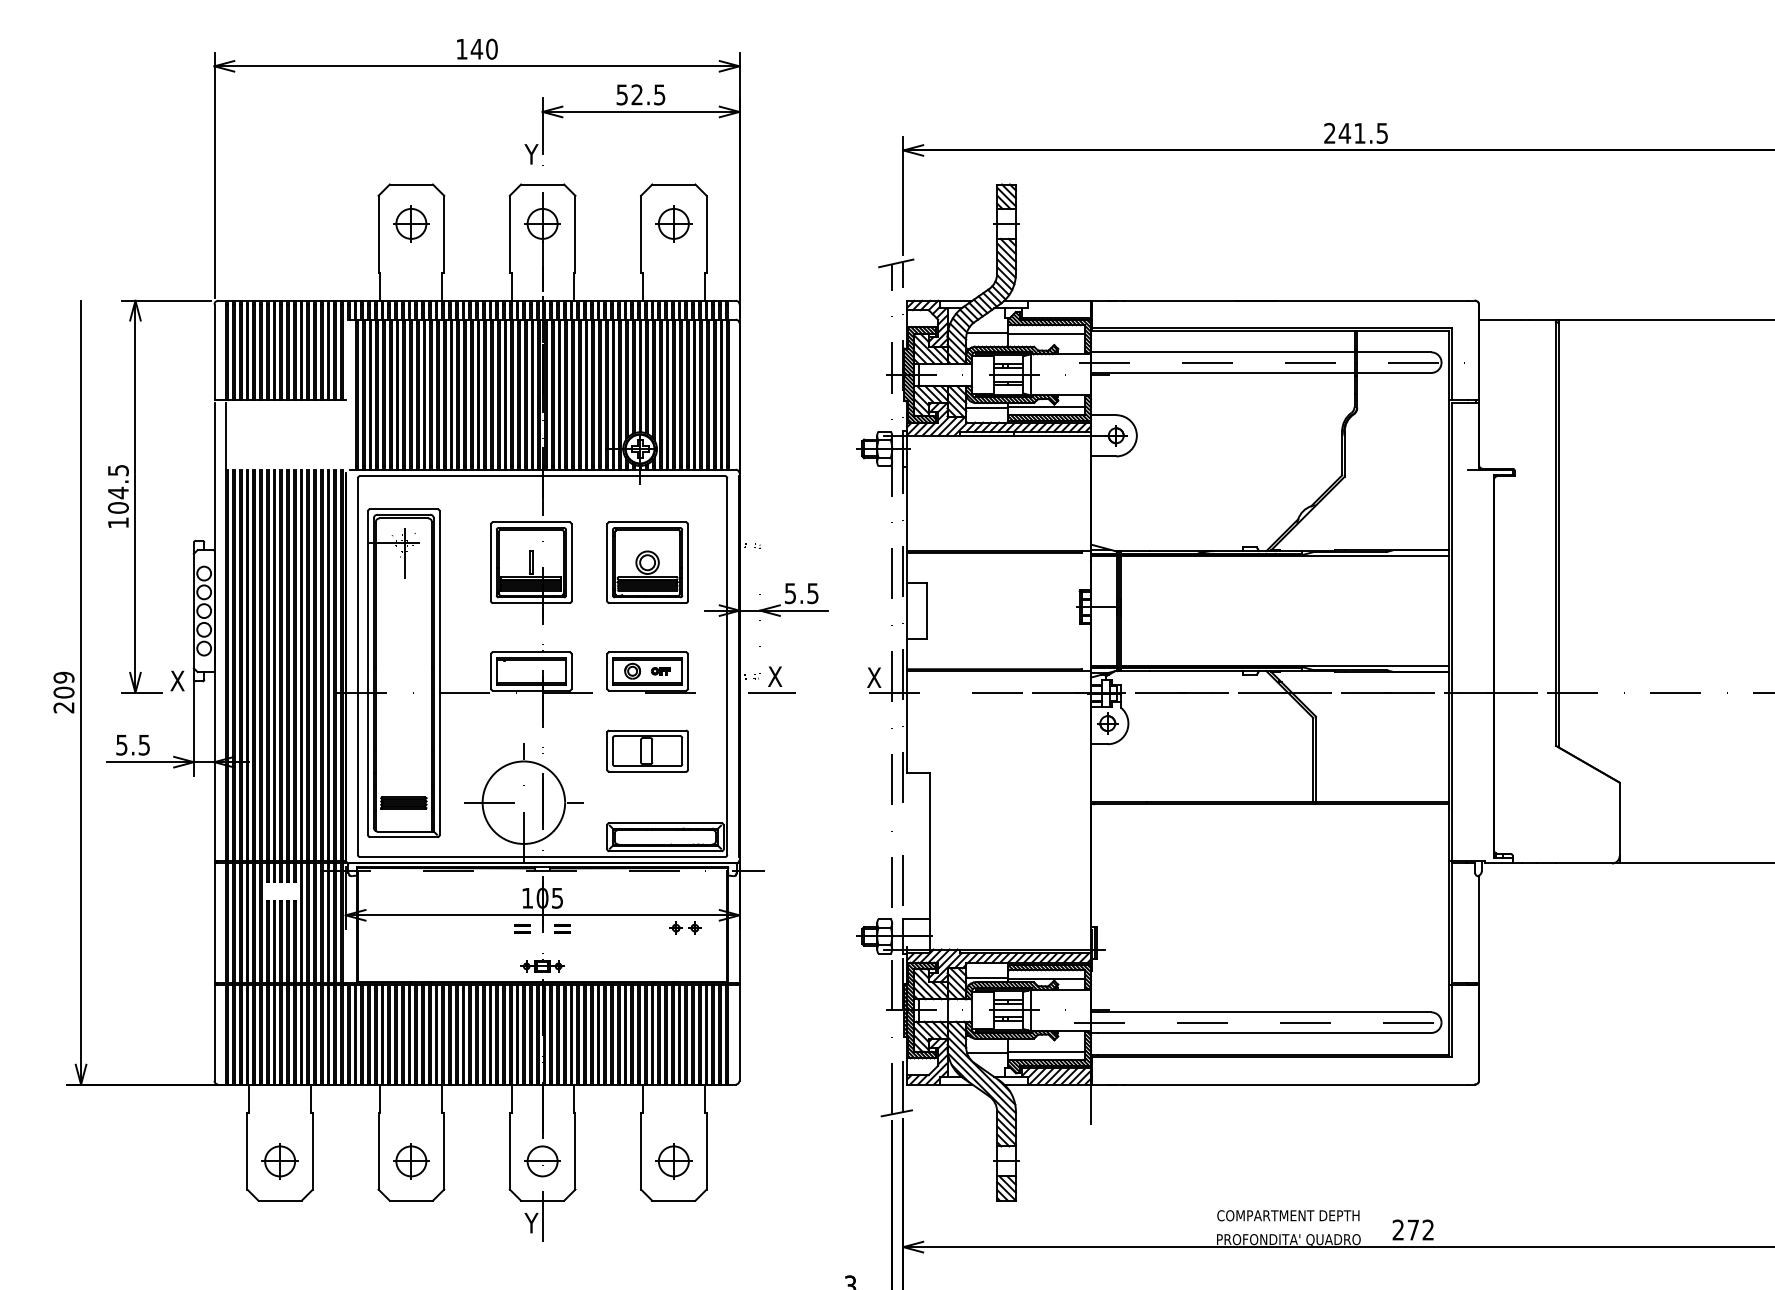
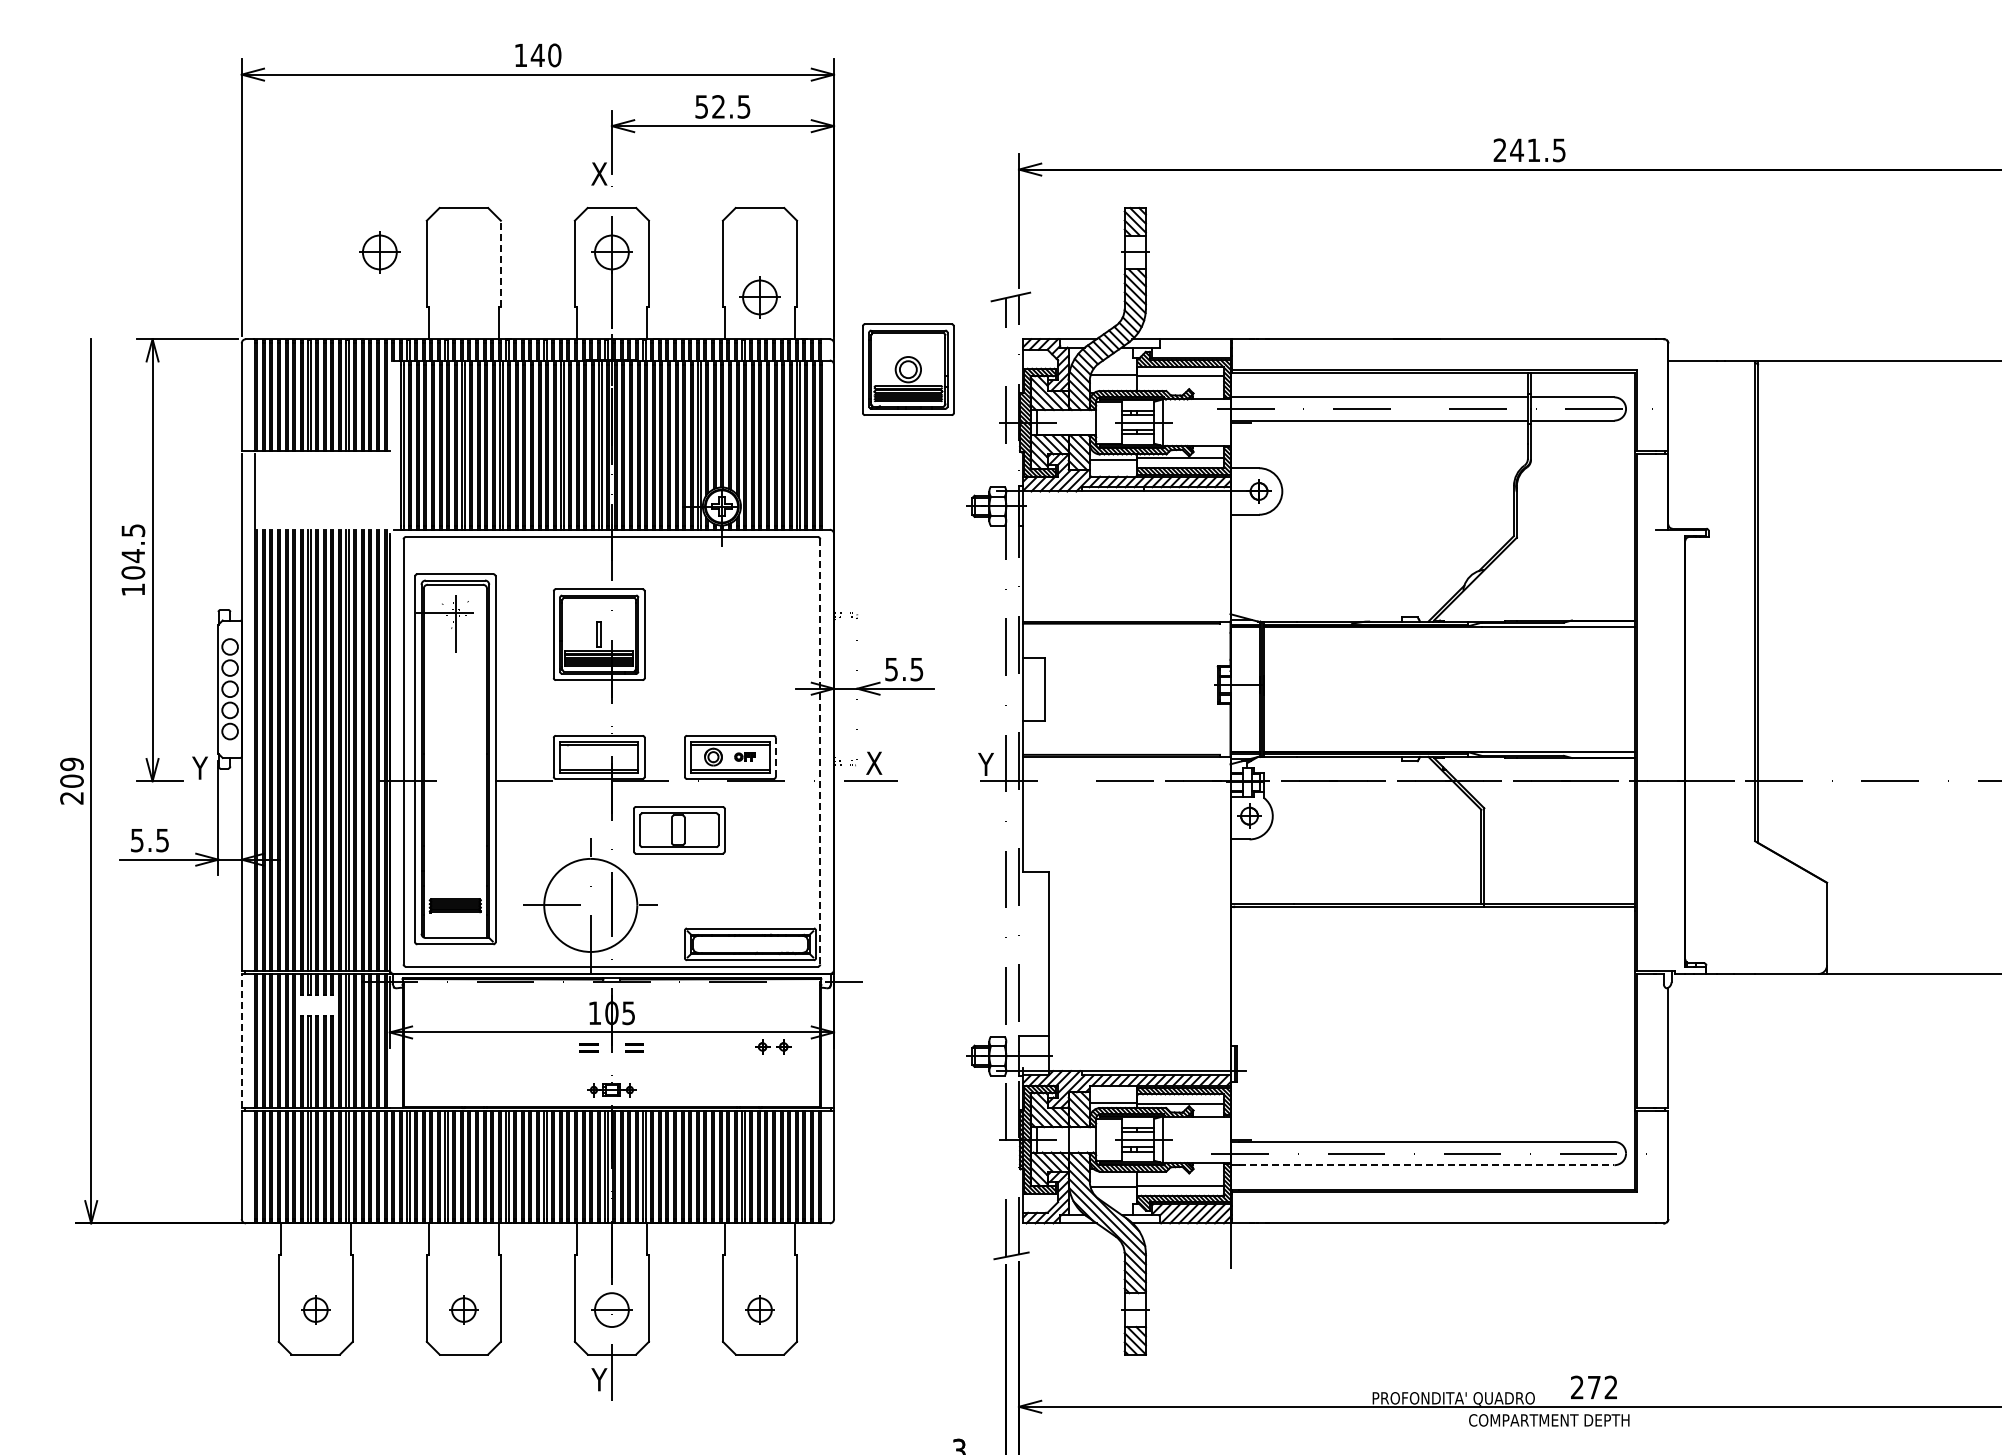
text: (531, 153) -> (599, 173), Y -> X
part: (411, 223) -> (379, 252), moved
part: (673, 223) -> (759, 297), moved
line: (443, 233) -> (500, 263), solid -> dashed
part: (647, 562) -> (908, 369), moved
line: (727, 666) -> (820, 751), solid -> dashed
line: (687, 670) -> (775, 756), solid -> dashed
text: (873, 677) -> (985, 764), X -> Y
text: (177, 680) -> (200, 767), X -> Y
part: (647, 751) -> (679, 830), moved
line: (214, 922) -> (241, 1040), solid -> dashed
line: (1264, 1033) -> (1426, 1165), solid -> dashed
part: (279, 1160) -> (315, 1309), size x0.7
part: (411, 1160) -> (463, 1309), size x0.7
part: (673, 1160) -> (759, 1309), size x0.7
text: (1288, 1215) -> (1549, 1420), moved

